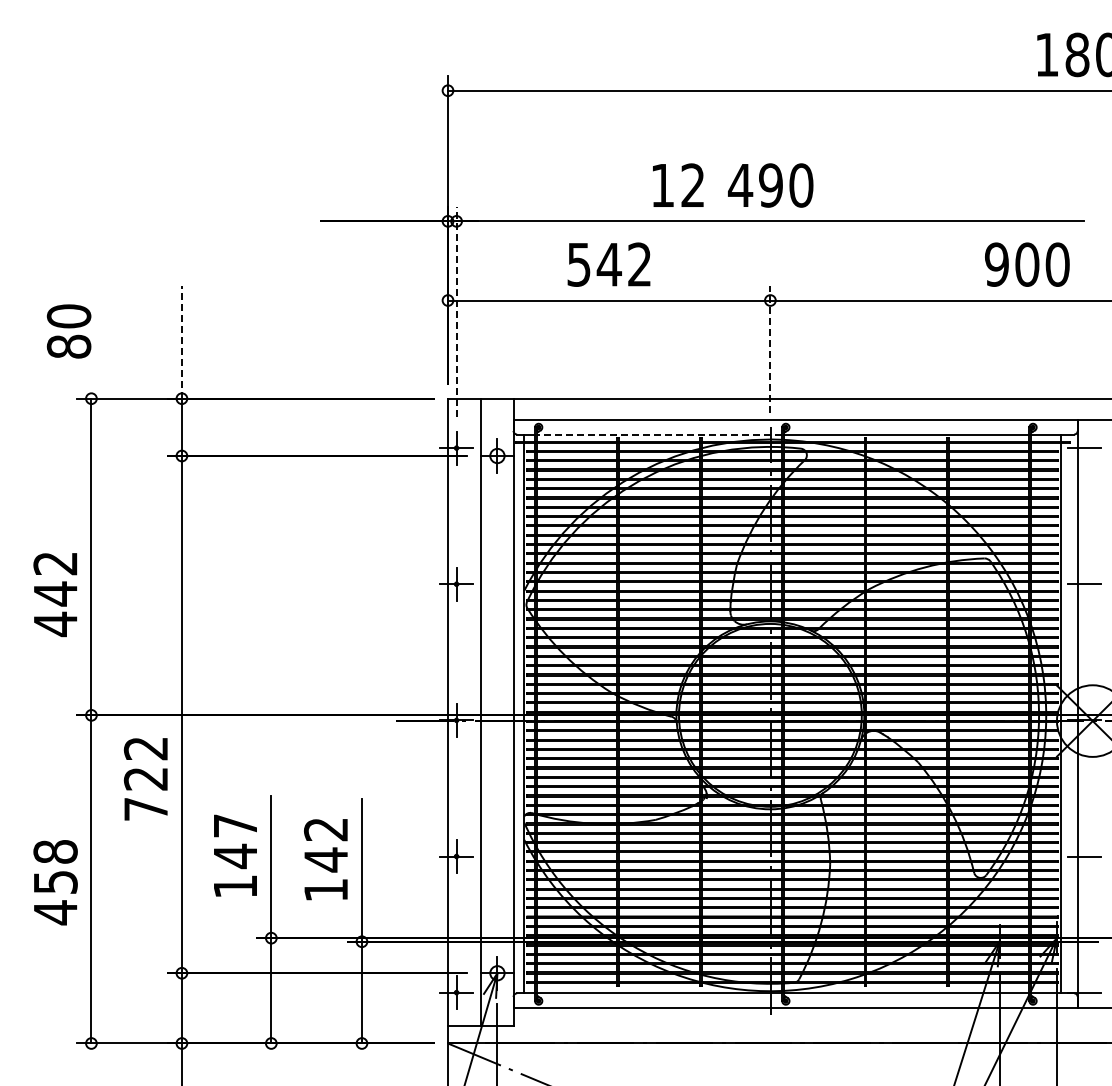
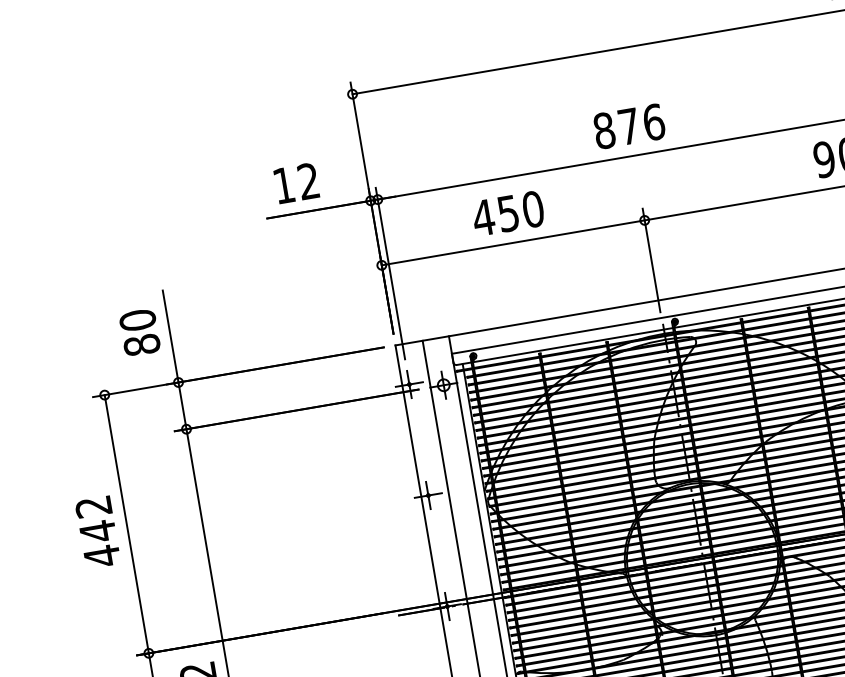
text: (678, 184) -> (296, 182), moved
text: (770, 185) -> (628, 126), 490 -> 876
text: (608, 264) -> (507, 213), 542 -> 450
line: (456, 311) -> (390, 273), dashed -> solid
text: (68, 331) -> (139, 332), moved
line: (181, 341) -> (170, 335), dashed -> solid
line: (770, 349) -> (651, 260), dashed -> solid
line: (659, 434) -> (572, 345), dashed -> solid
text: (55, 595) -> (98, 532), moved

